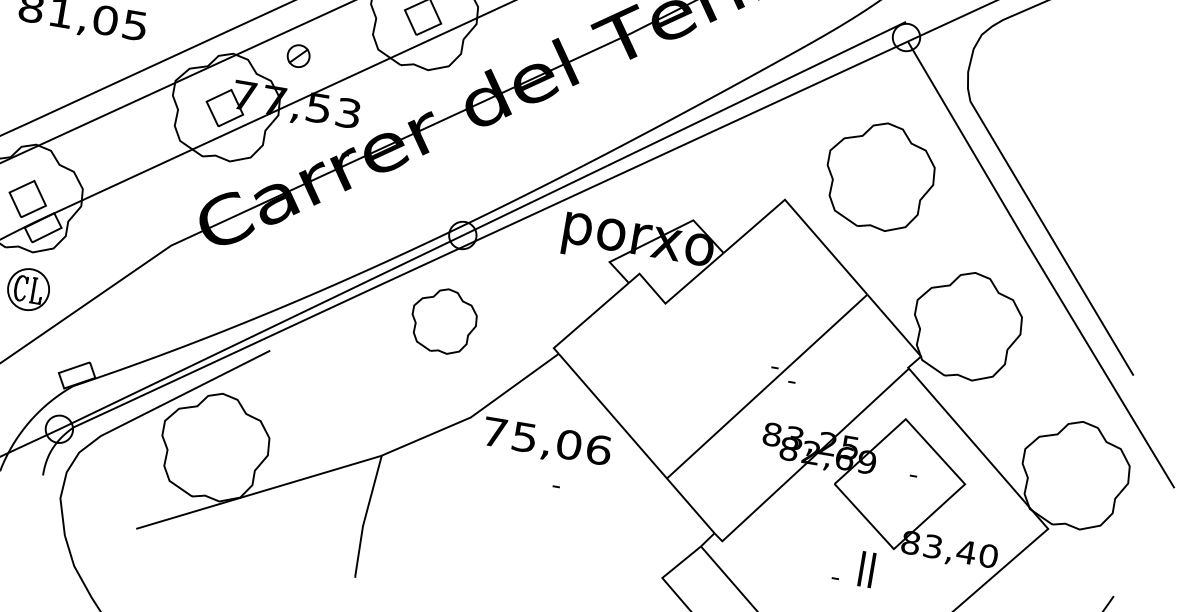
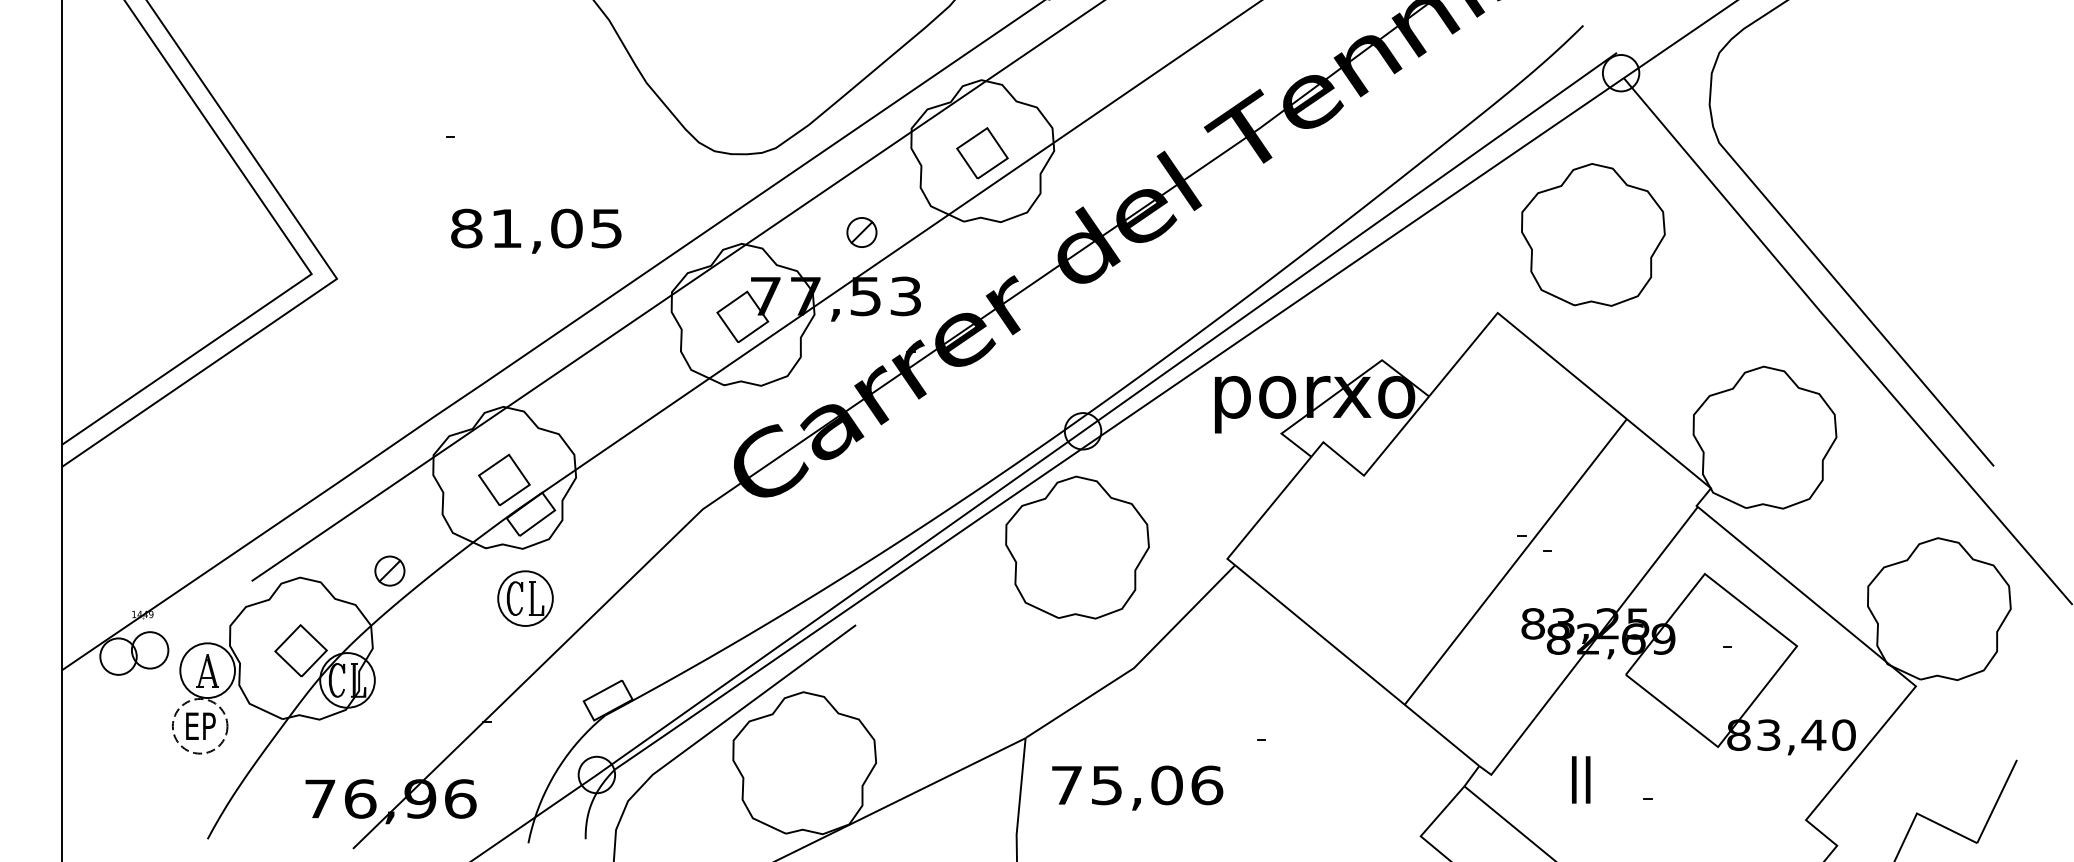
part: (298, 56) -> (861, 232), moved
part: (880, 175) -> (1593, 234), moved
part: (444, 320) -> (1077, 547), size x1.67
text: (547, 442) -> (1137, 787), moved
text: (867, 569) -> (1581, 779), moved

